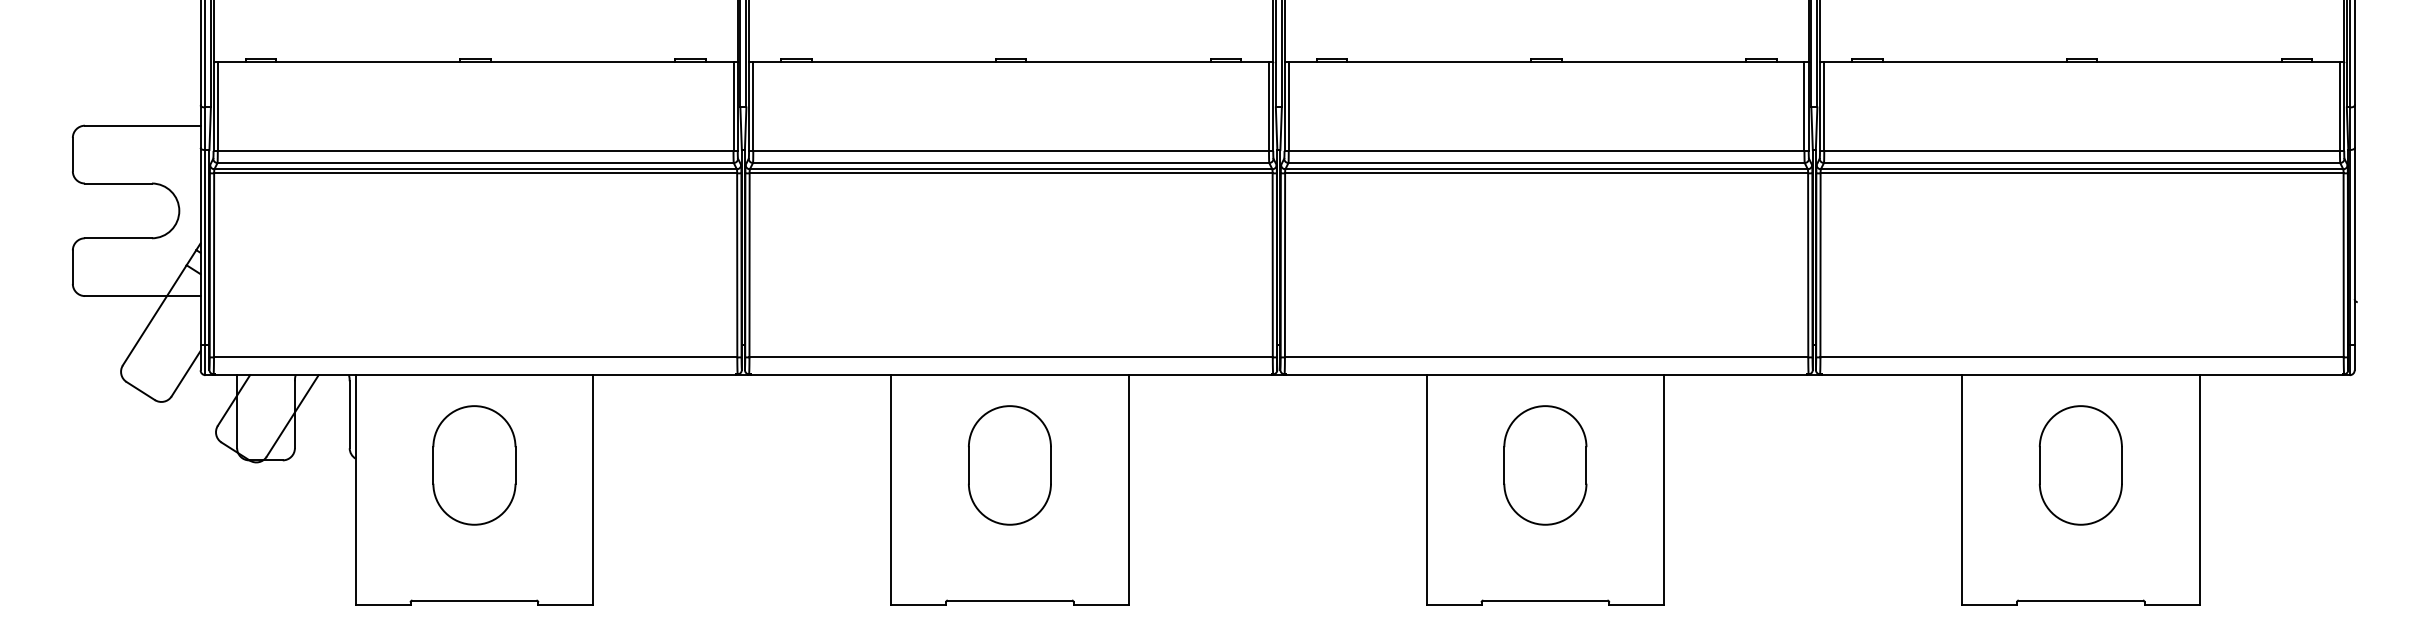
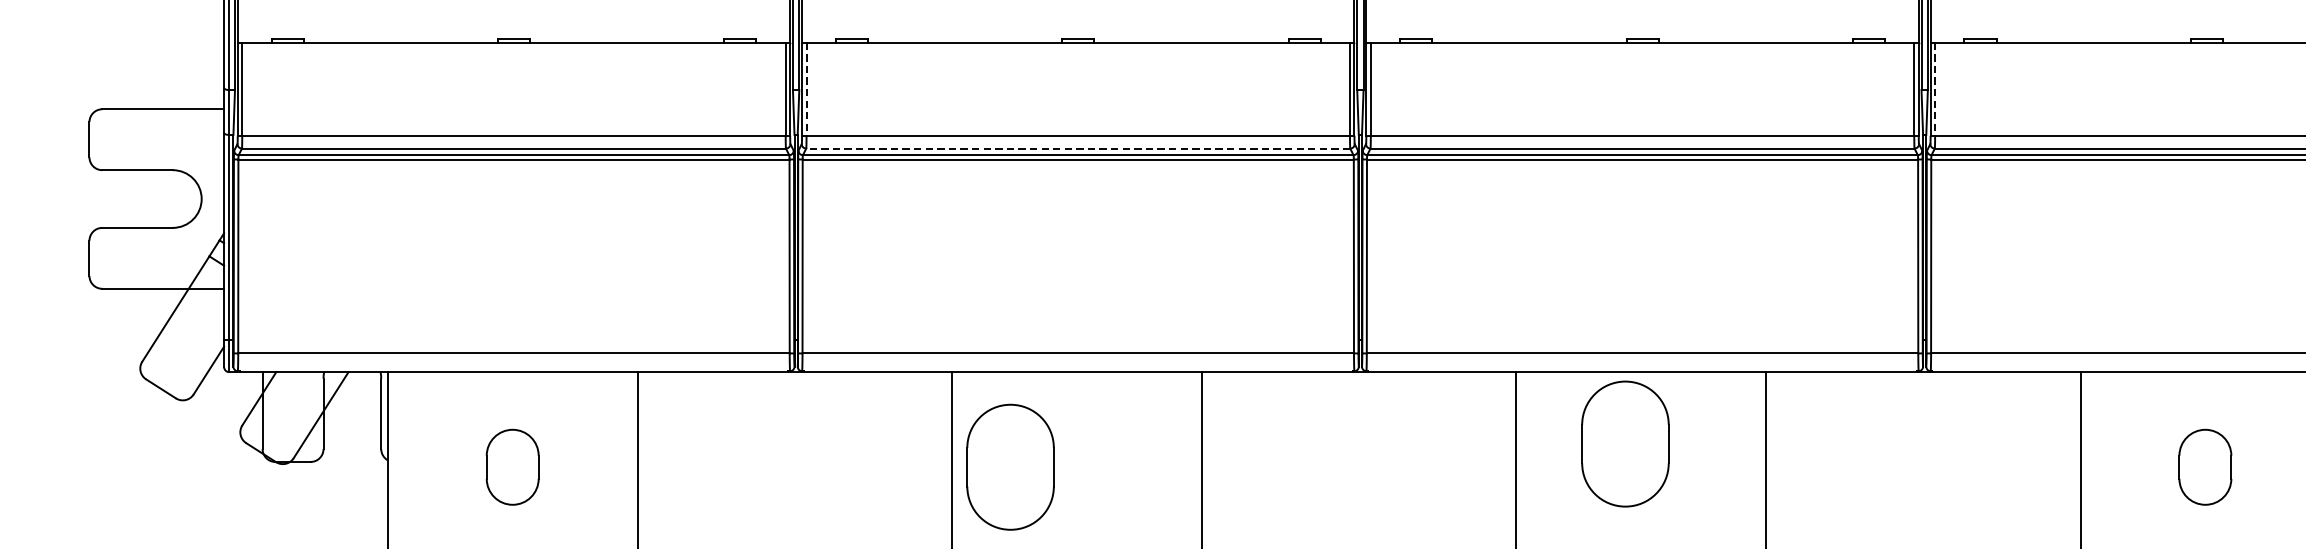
line: (753, 107) -> (806, 90), solid -> dashed
line: (1824, 107) -> (1935, 90), solid -> dashed
line: (1010, 163) -> (1077, 149), solid -> dashed
part: (474, 465) -> (512, 467), size x0.6
part: (1009, 465) -> (1010, 467), moved
part: (1545, 465) -> (1625, 444), moved
part: (2080, 465) -> (2205, 467), size x0.6

